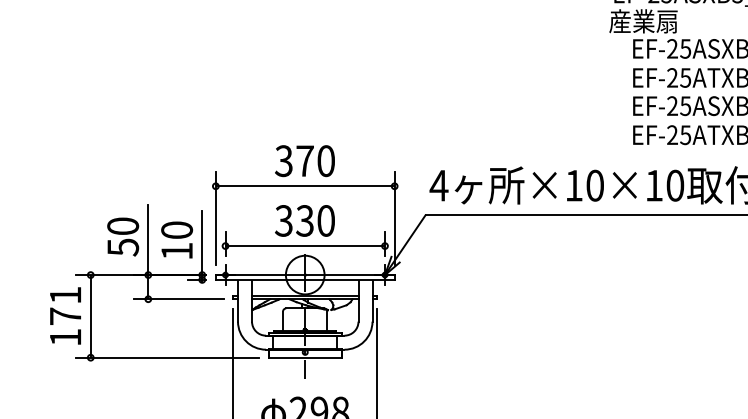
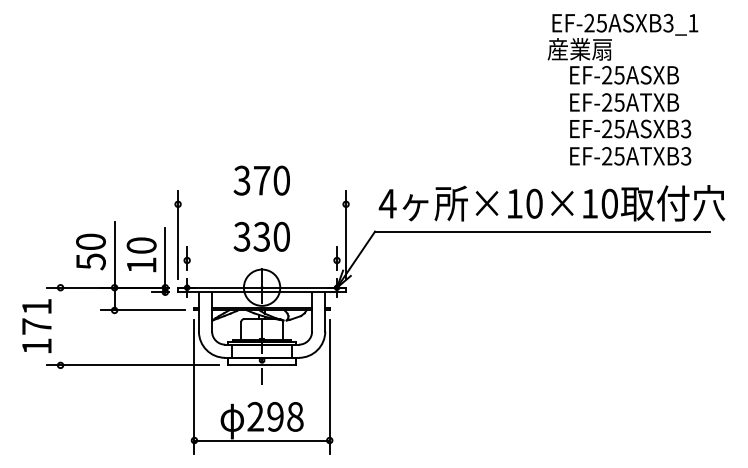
line: (305, 186) -> (262, 204), removed
line: (305, 246) -> (262, 260), removed
line: (90, 316) -> (60, 326), removed

